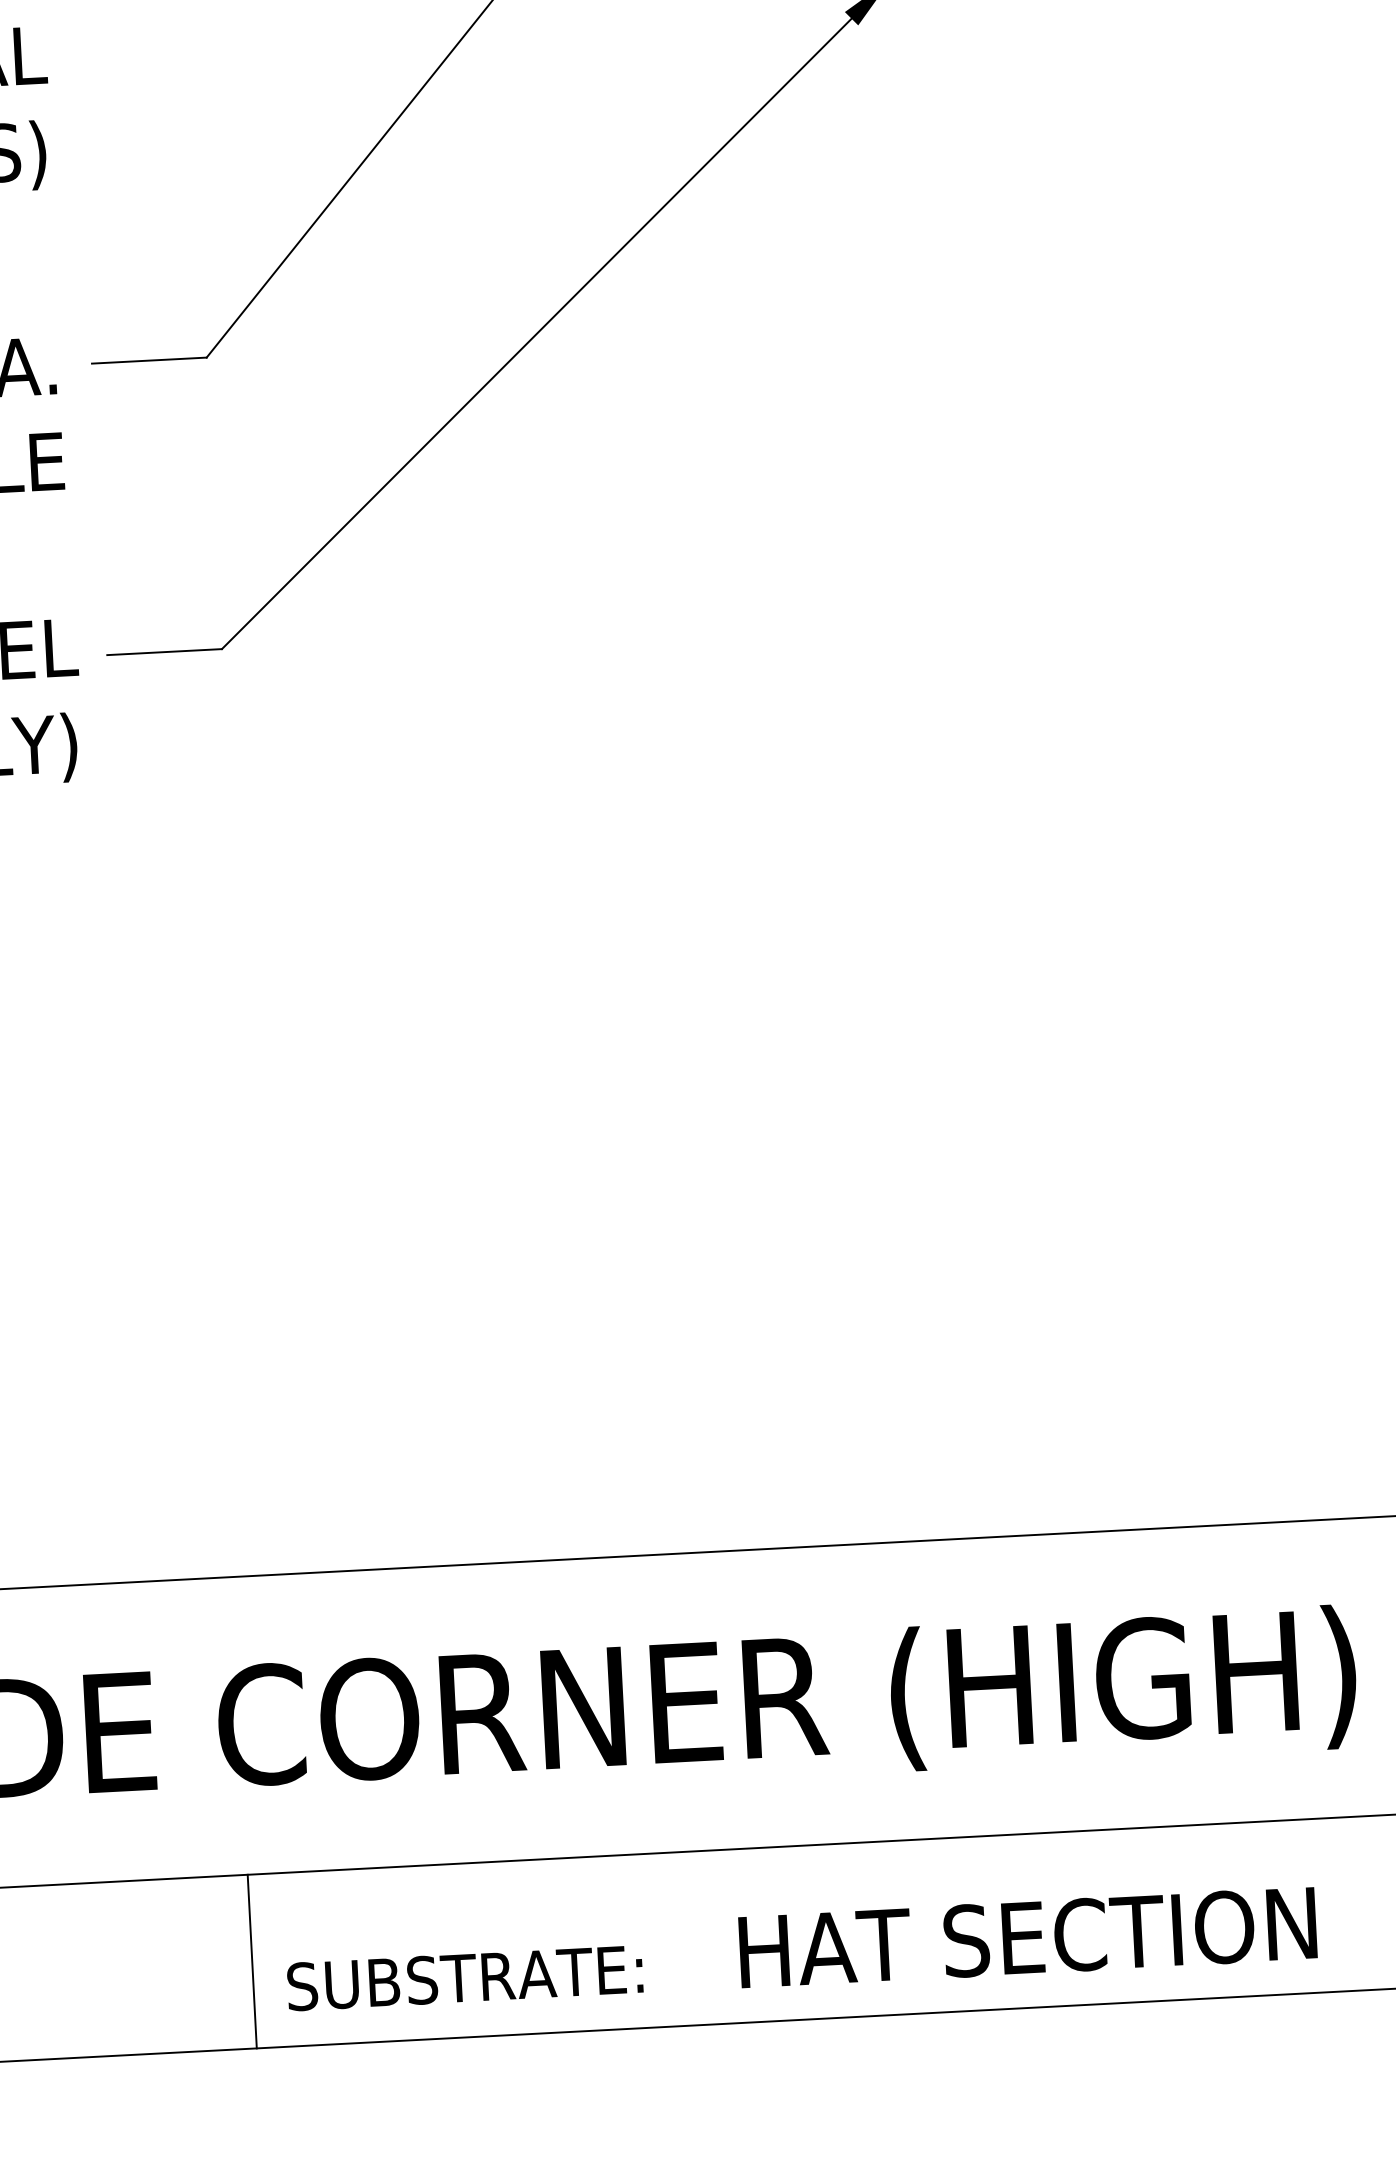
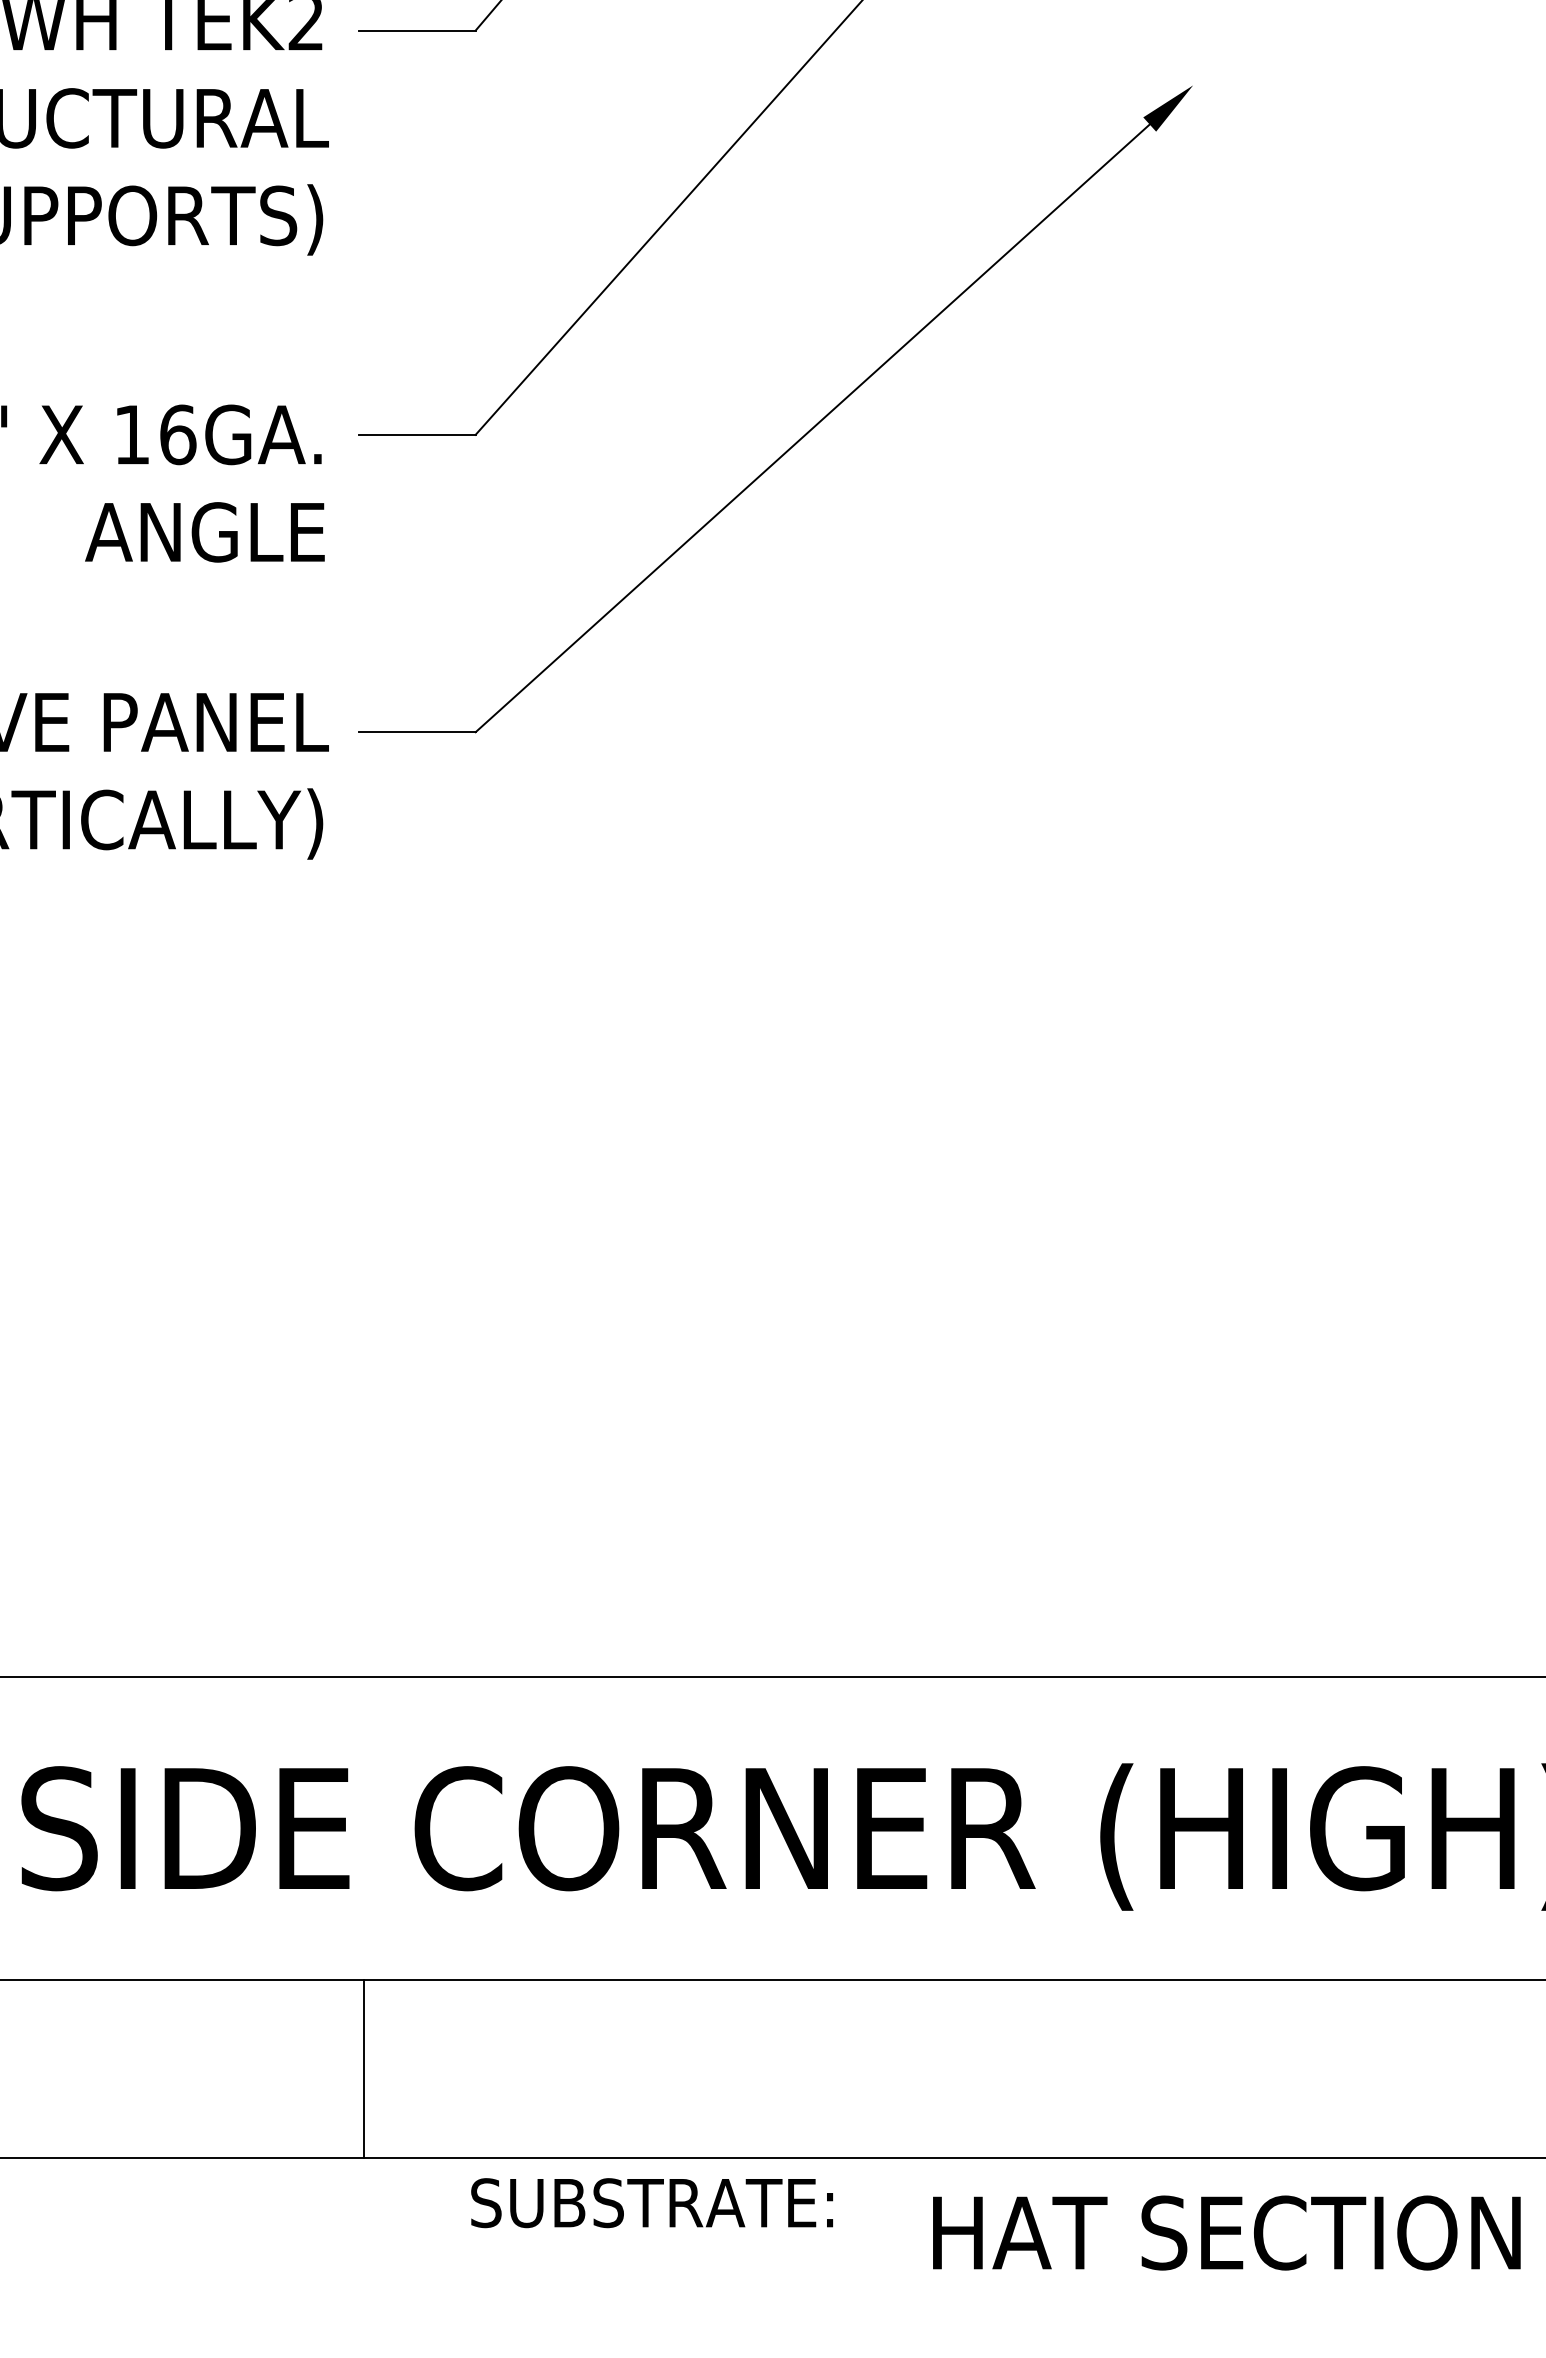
text: (1027, 1937) -> (1226, 2232), moved
line: (252, 1961) -> (364, 2068), moved
text: (464, 1978) -> (651, 2203), moved

